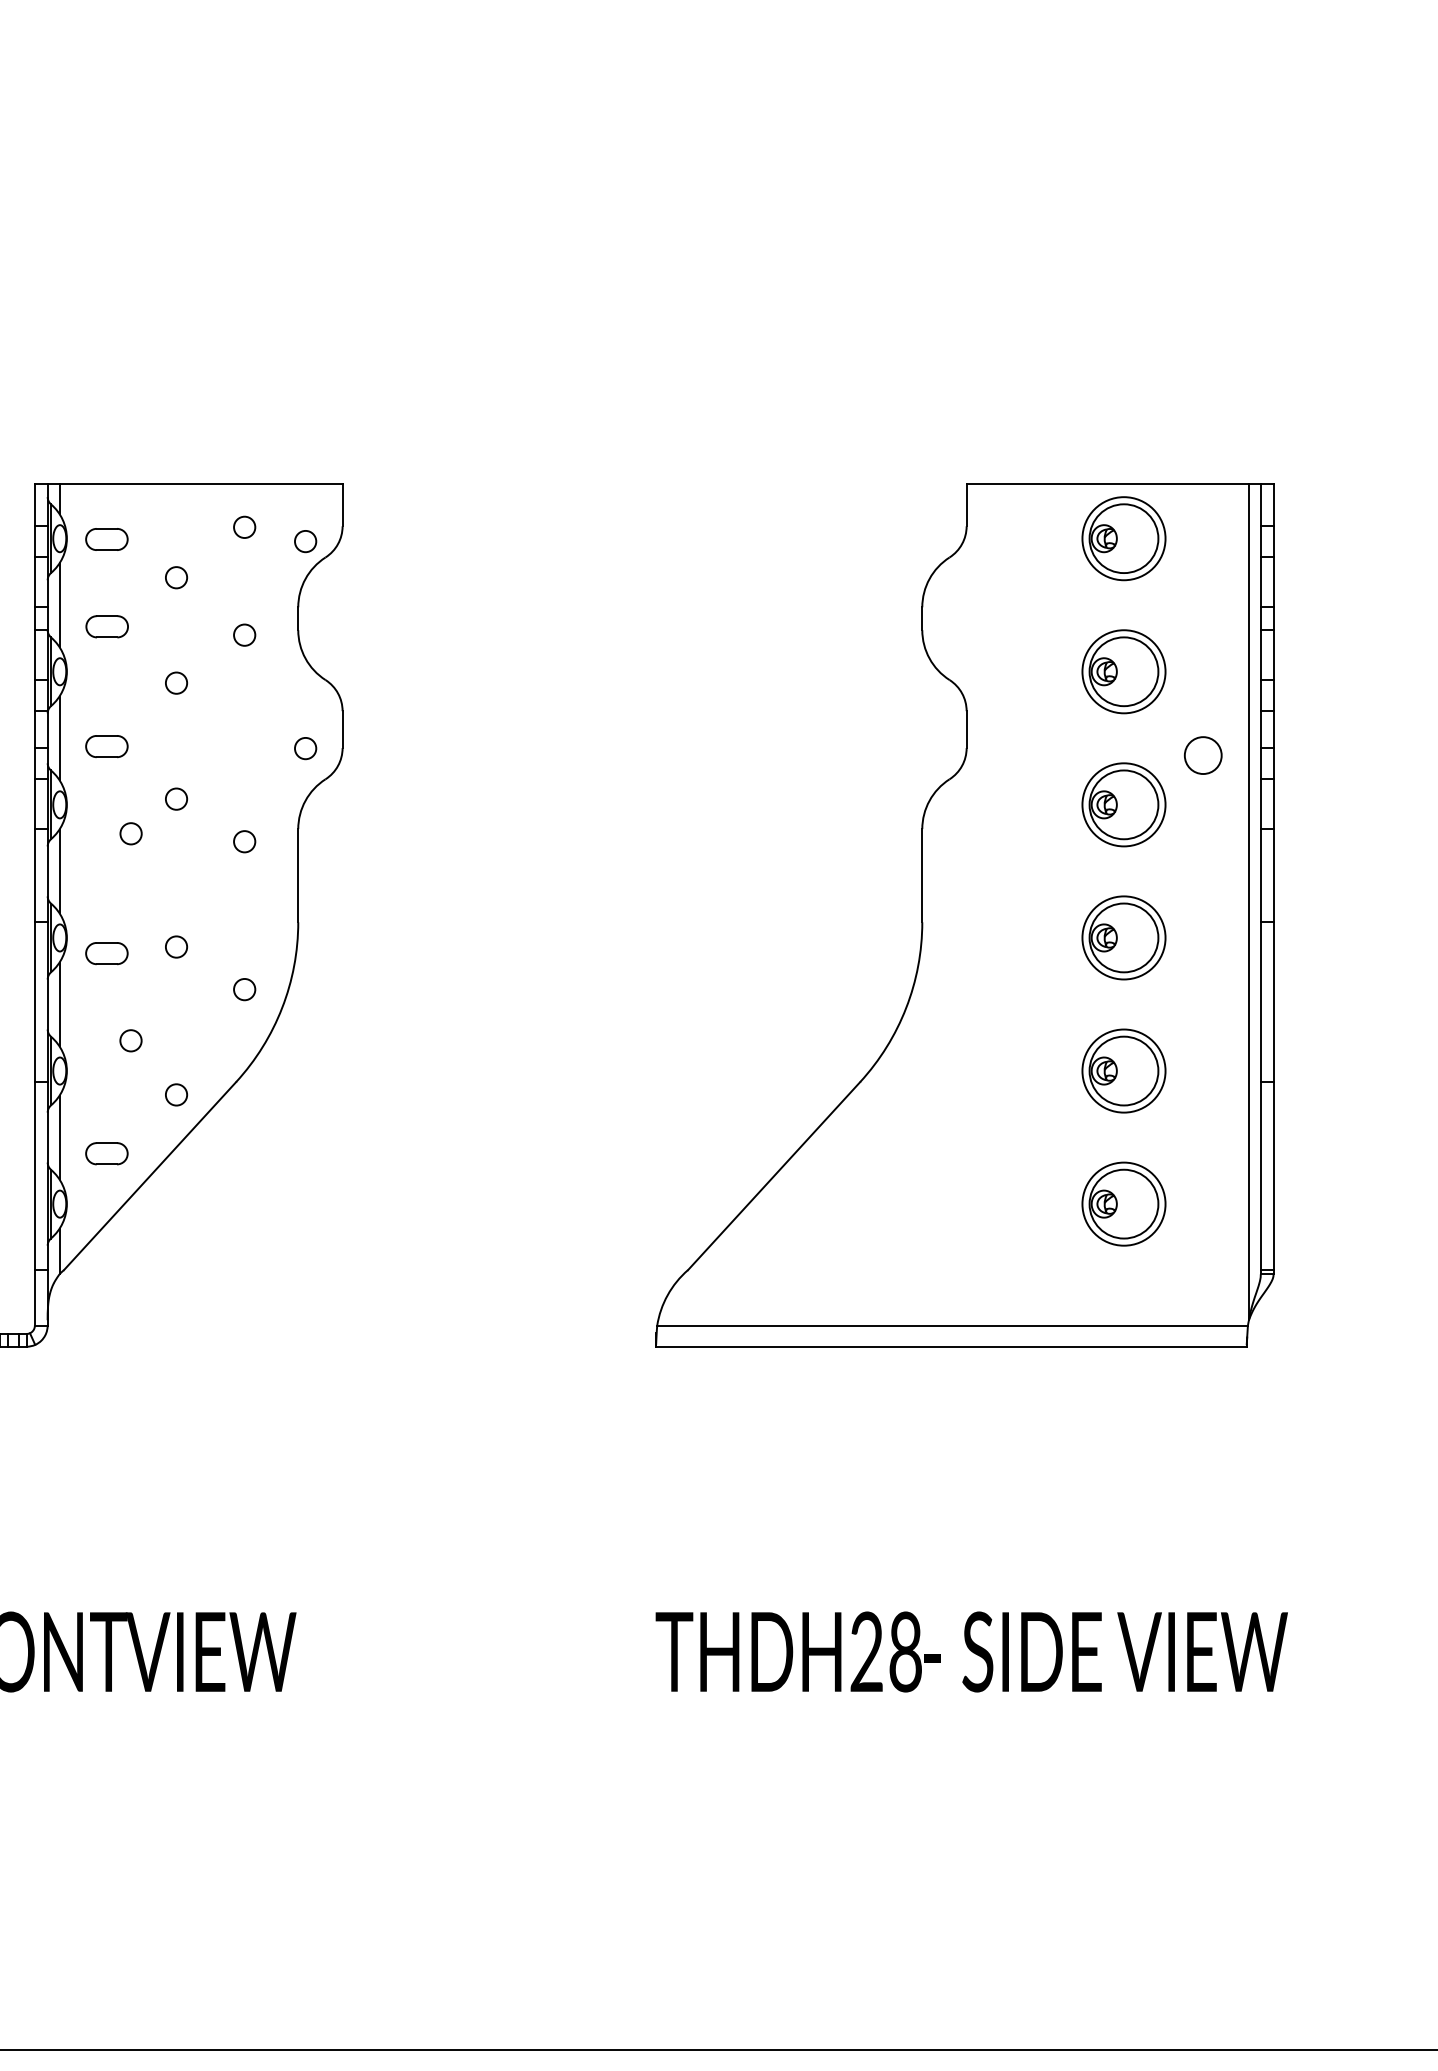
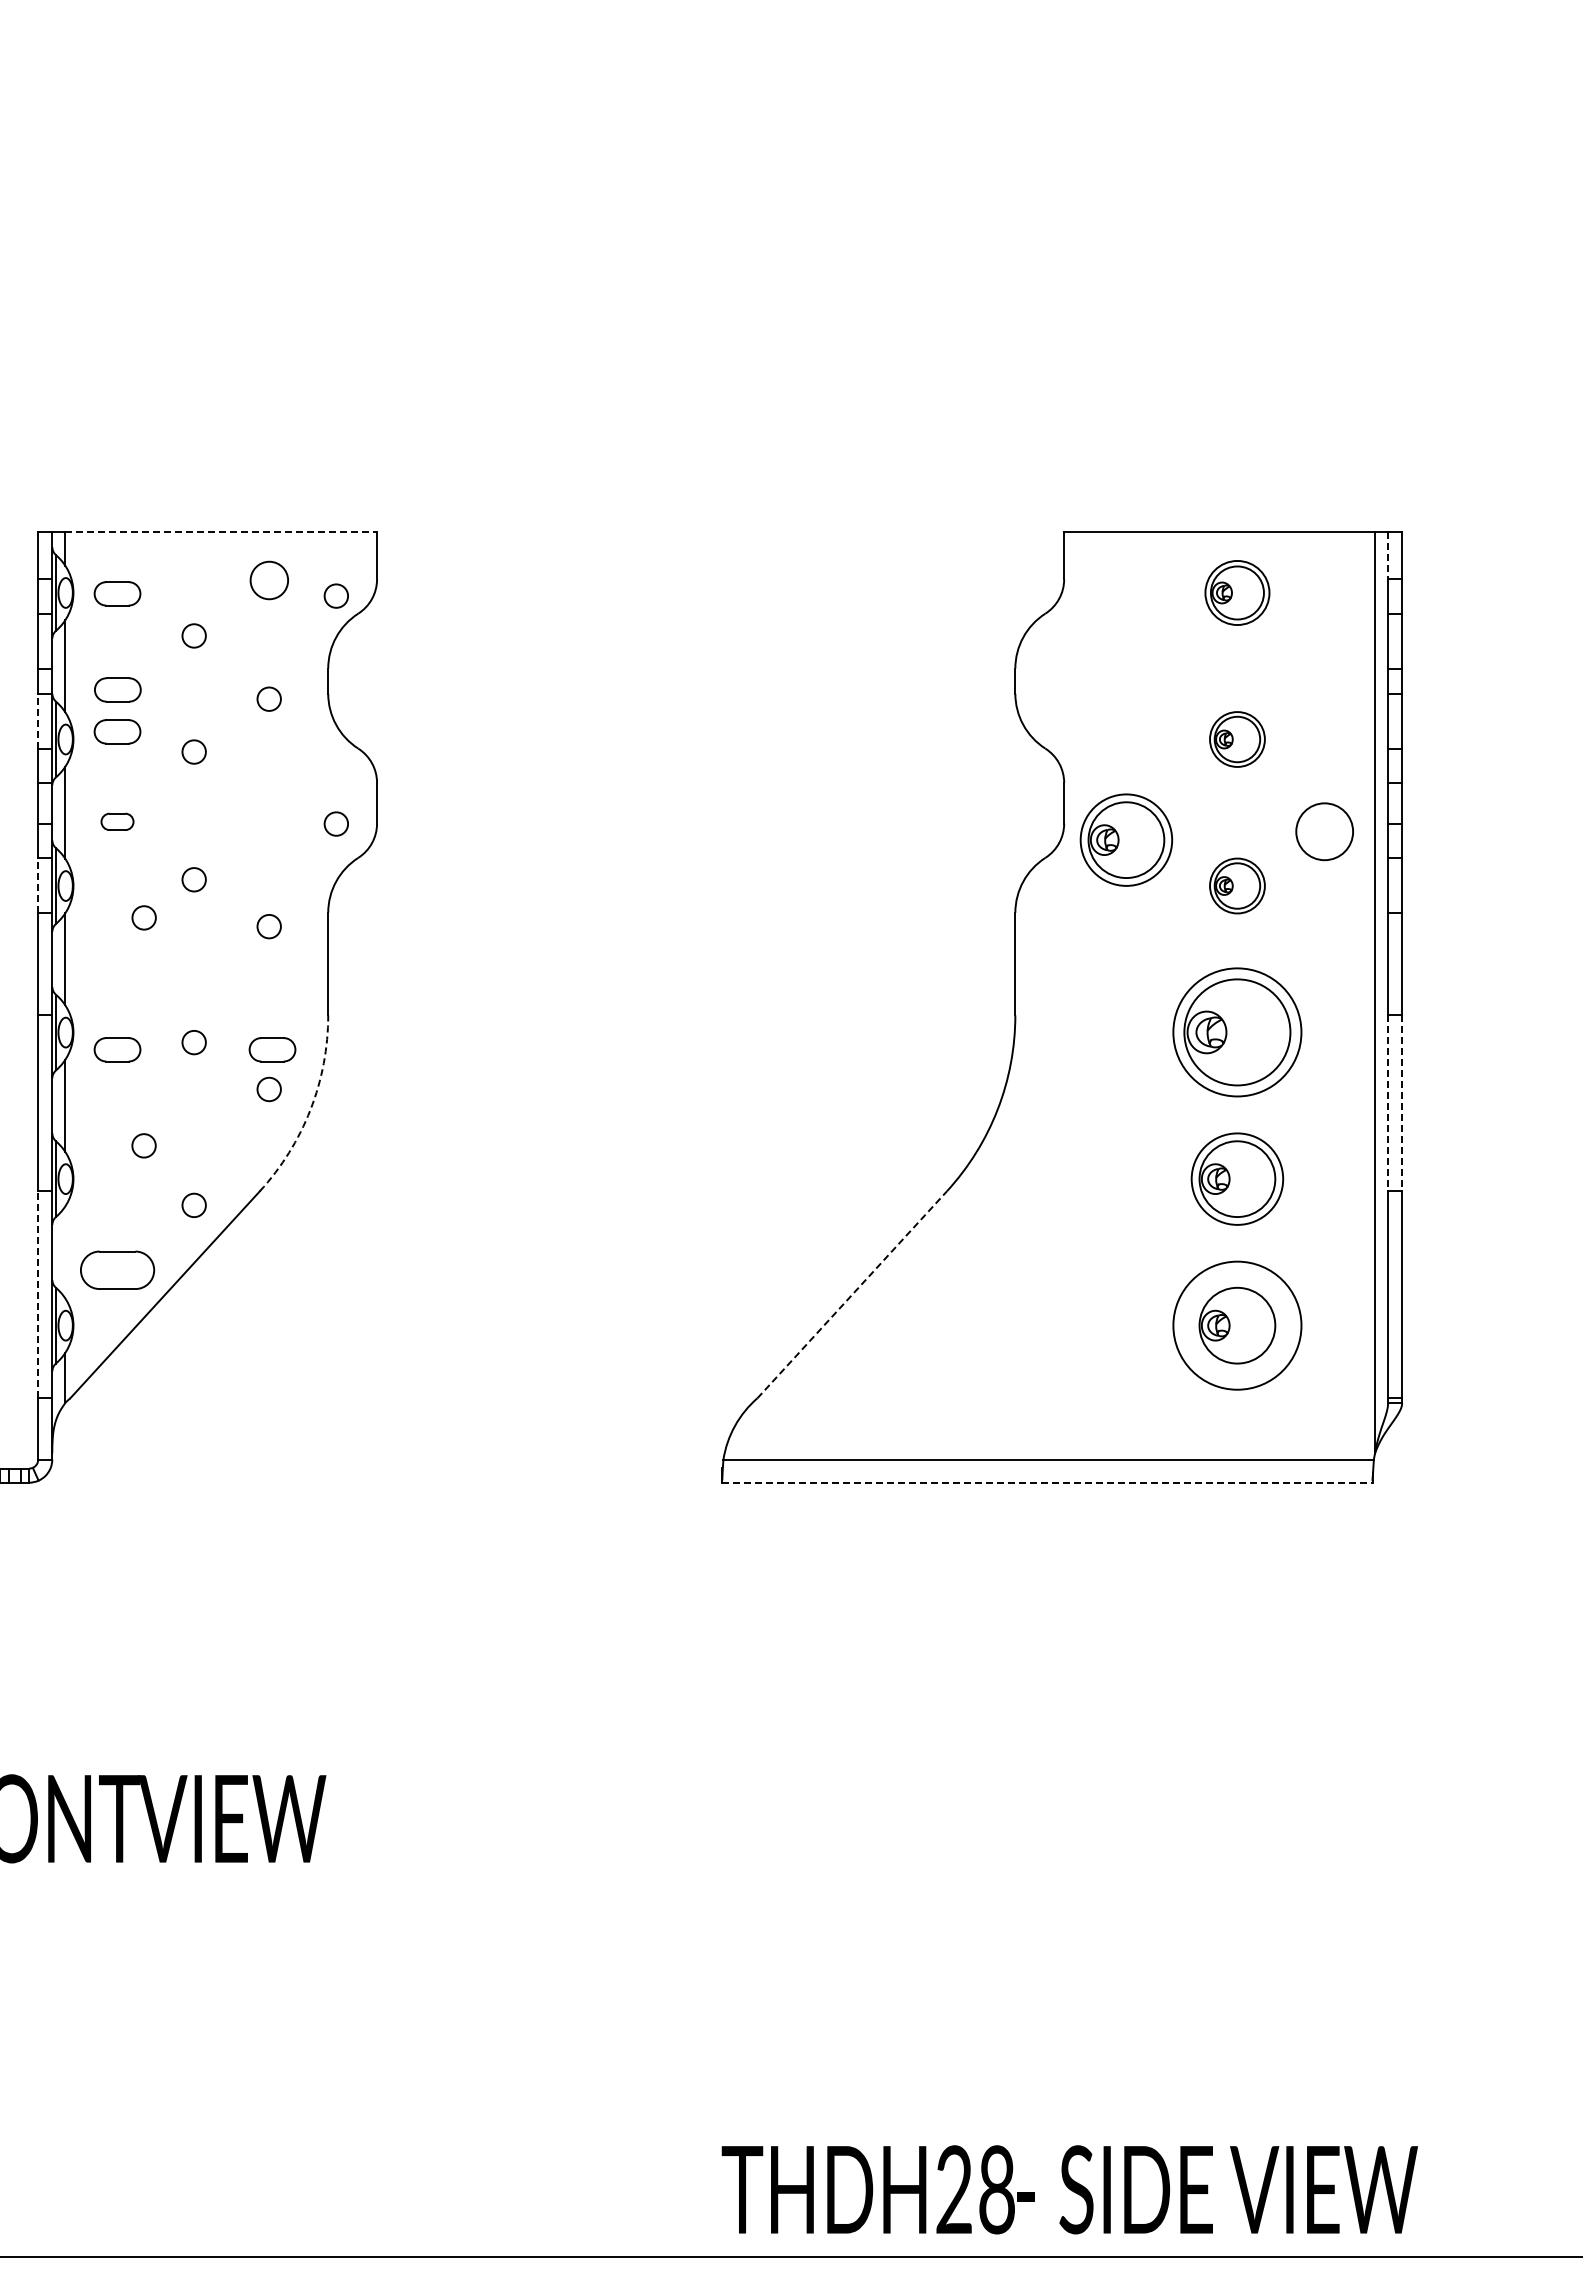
line: (201, 483) -> (221, 532), solid -> dashed
line: (1261, 505) -> (1388, 556), solid -> dashed
circle: (244, 527) -> (268, 580), size x1.6
part: (1124, 538) -> (1237, 592), size x0.7
line: (35, 654) -> (38, 720), solid -> dashed
part: (106, 664) -> (117, 731), added
part: (1124, 671) -> (1237, 739), size x0.6
part: (106, 746) -> (117, 821), size x0.7
circle: (1203, 755) -> (1324, 831), size x1.4
part: (1023, 762) -> (1126, 839), added
line: (35, 803) -> (38, 884), solid -> dashed
part: (1124, 804) -> (1237, 885), size x0.6
part: (1124, 937) -> (1237, 1032), size x1.4
part: (247, 953) -> (272, 1049), added
line: (1261, 1002) -> (1388, 1103), solid -> dashed
line: (1273, 1002) -> (1402, 1103), solid -> dashed
arc: (282, 1007) -> (310, 1109), solid -> dashed
line: (59, 1137) -> (65, 1252), removed
part: (106, 1153) -> (117, 1269), size x1.6
line: (35, 1175) -> (38, 1294), solid -> dashed
line: (774, 1175) -> (852, 1294), solid -> dashed
circle: (1124, 1203) -> (1237, 1325), size x1.4
line: (951, 1346) -> (1047, 1482), solid -> dashed
text: (971, 1651) -> (1069, 2189), moved

